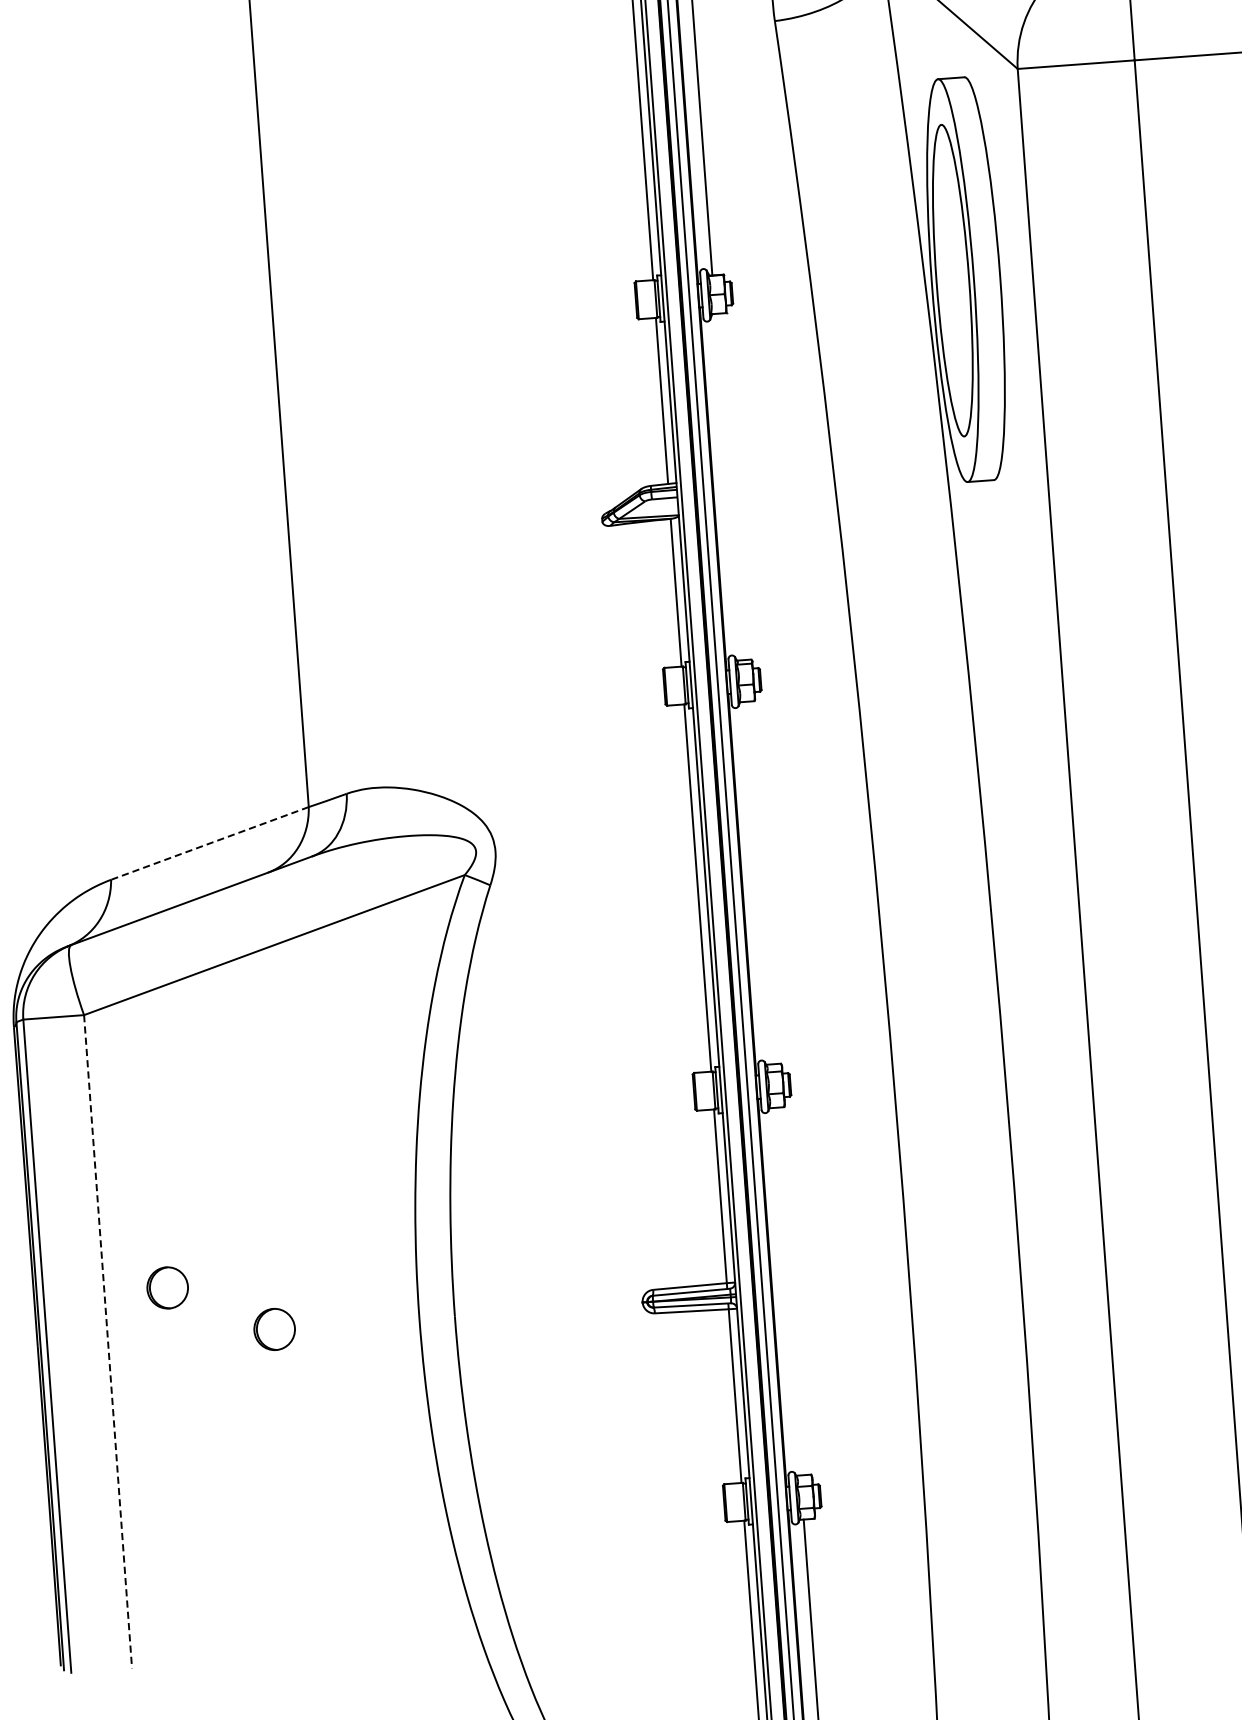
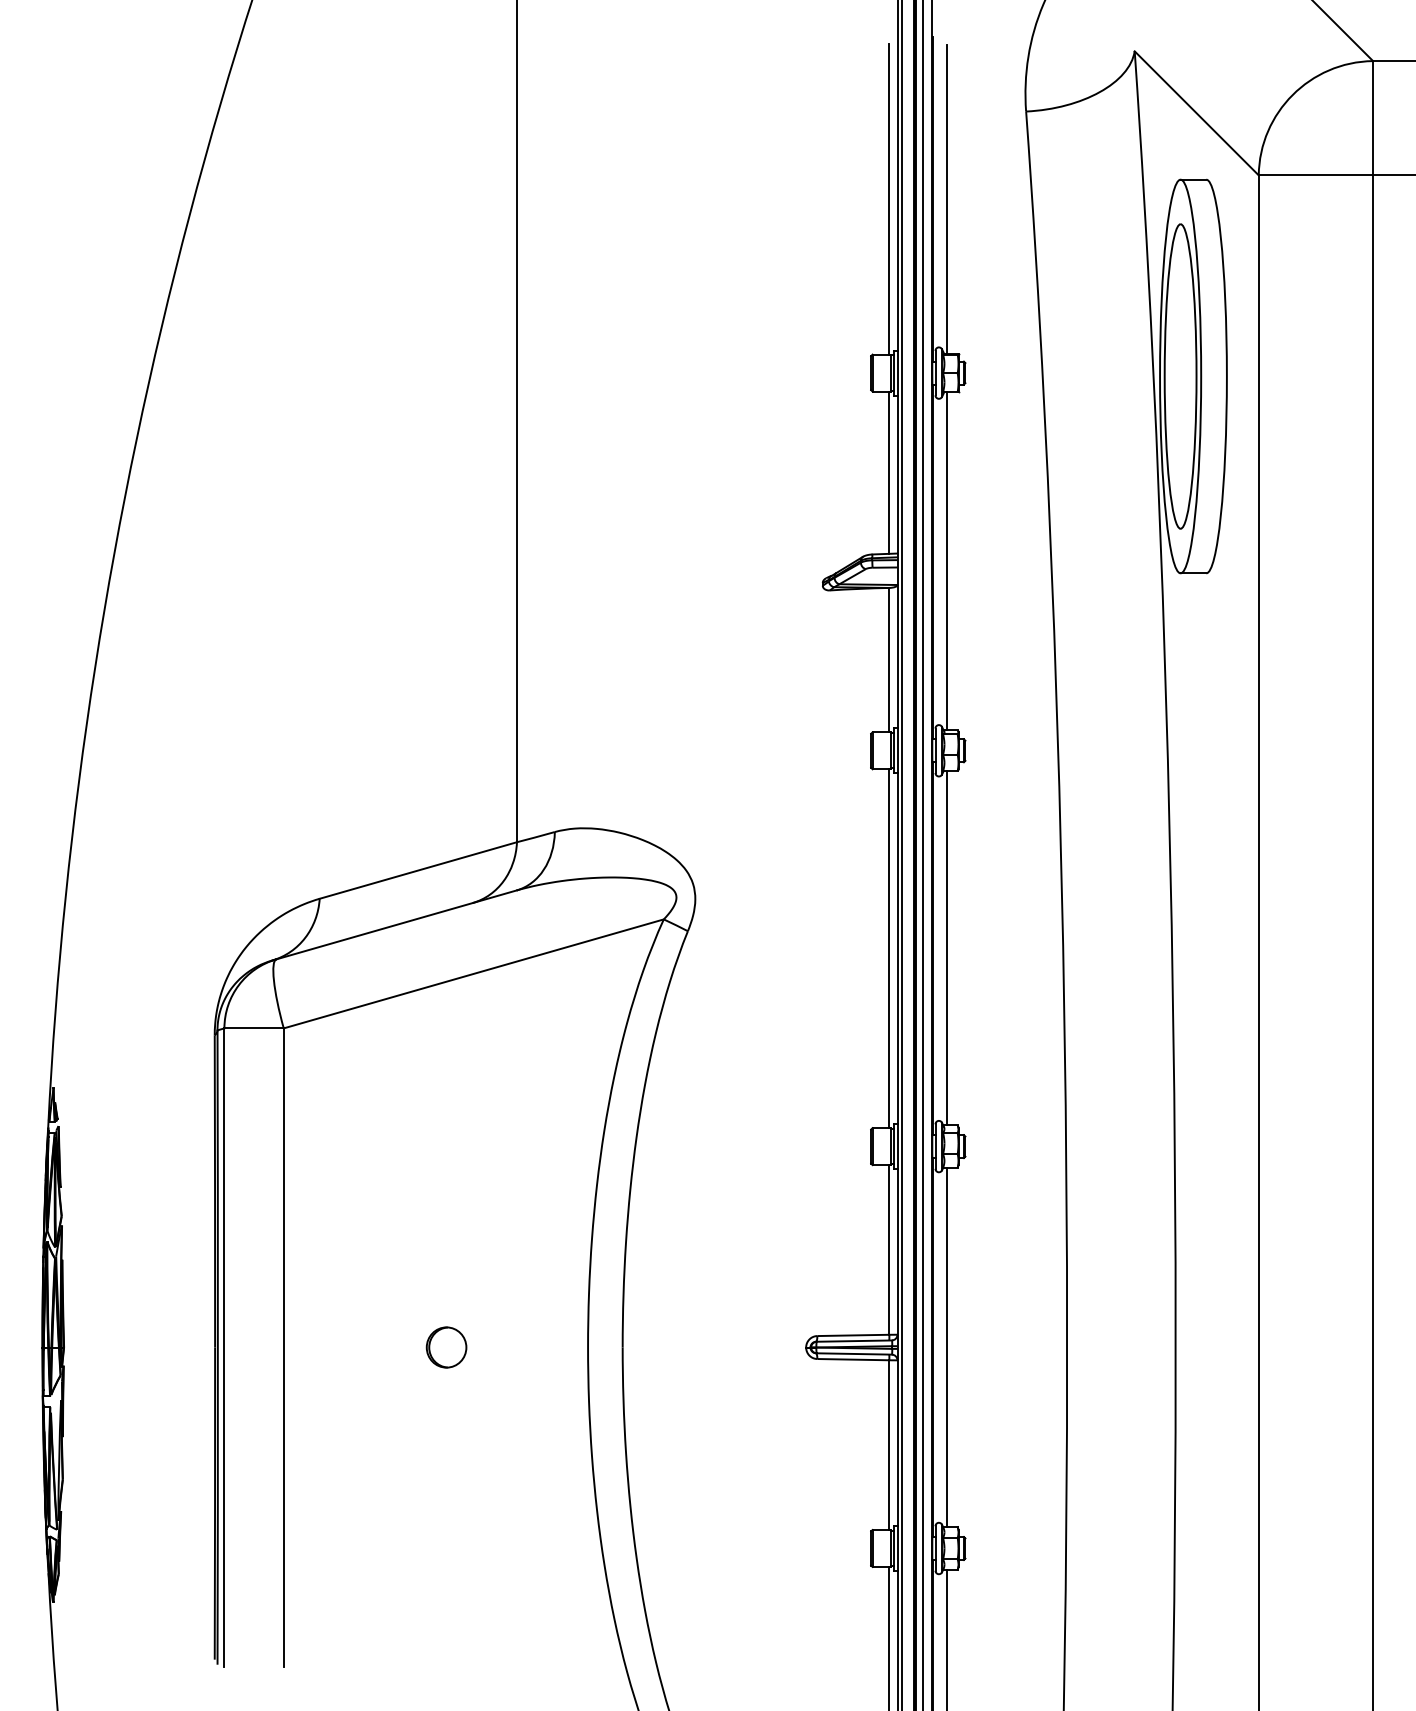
line: (728, 486) -> (947, 560), added
line: (210, 843) -> (418, 870), dashed -> solid
line: (757, 883) -> (947, 948), added
part: (167, 1287) -> (345, 1299), removed
line: (787, 1290) -> (947, 1346), added
line: (107, 1342) -> (283, 1348), dashed -> solid

